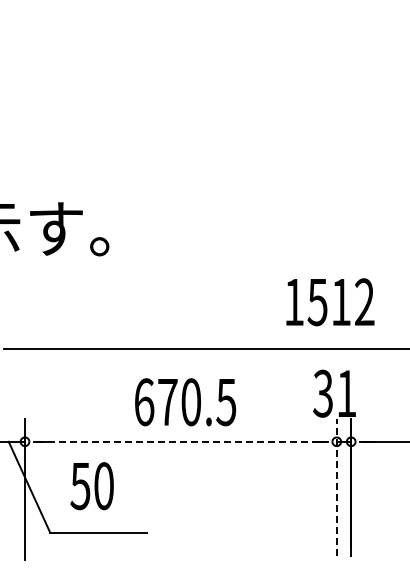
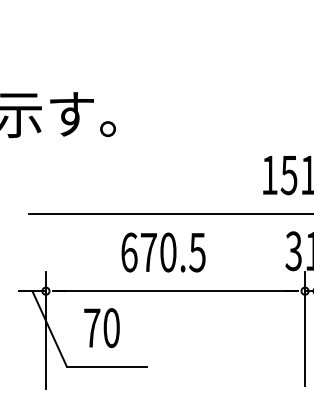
text: (185, 402) -> (163, 252), moved
line: (181, 441) -> (176, 290), dashed -> solid
text: (80, 486) -> (92, 328), 50 -> 70
line: (336, 487) -> (304, 329), dashed -> solid

